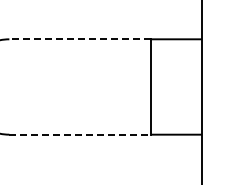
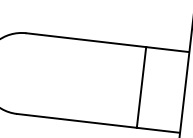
line: (80, 39) -> (86, 40), dashed -> solid
line: (80, 134) -> (77, 120), dashed -> solid

